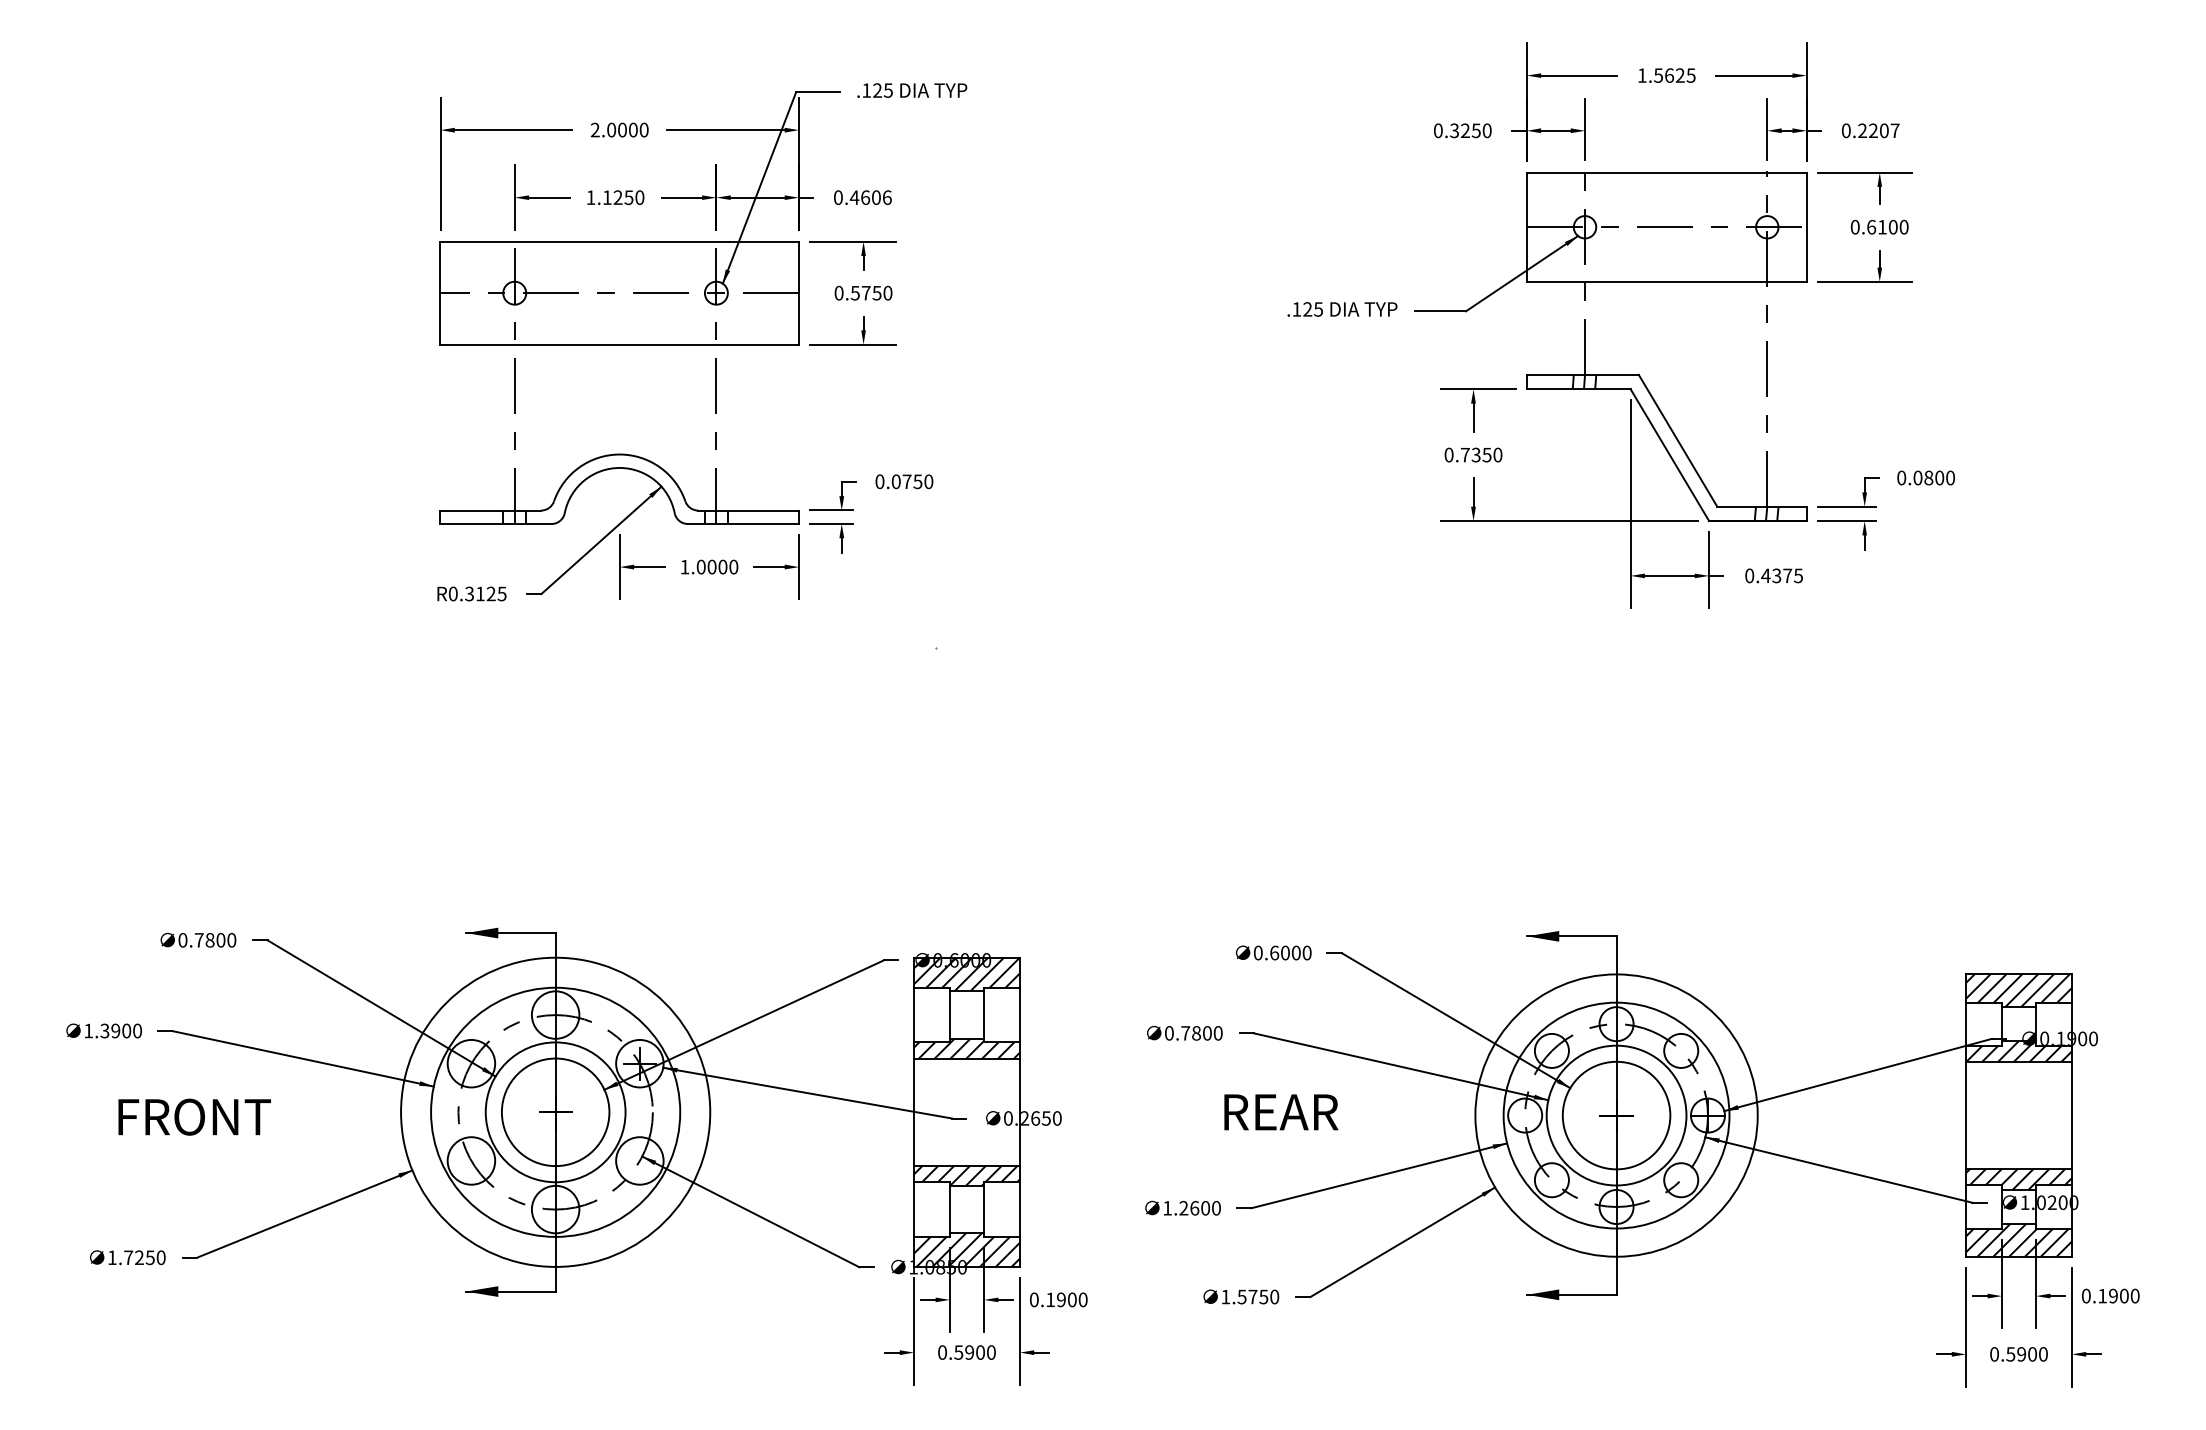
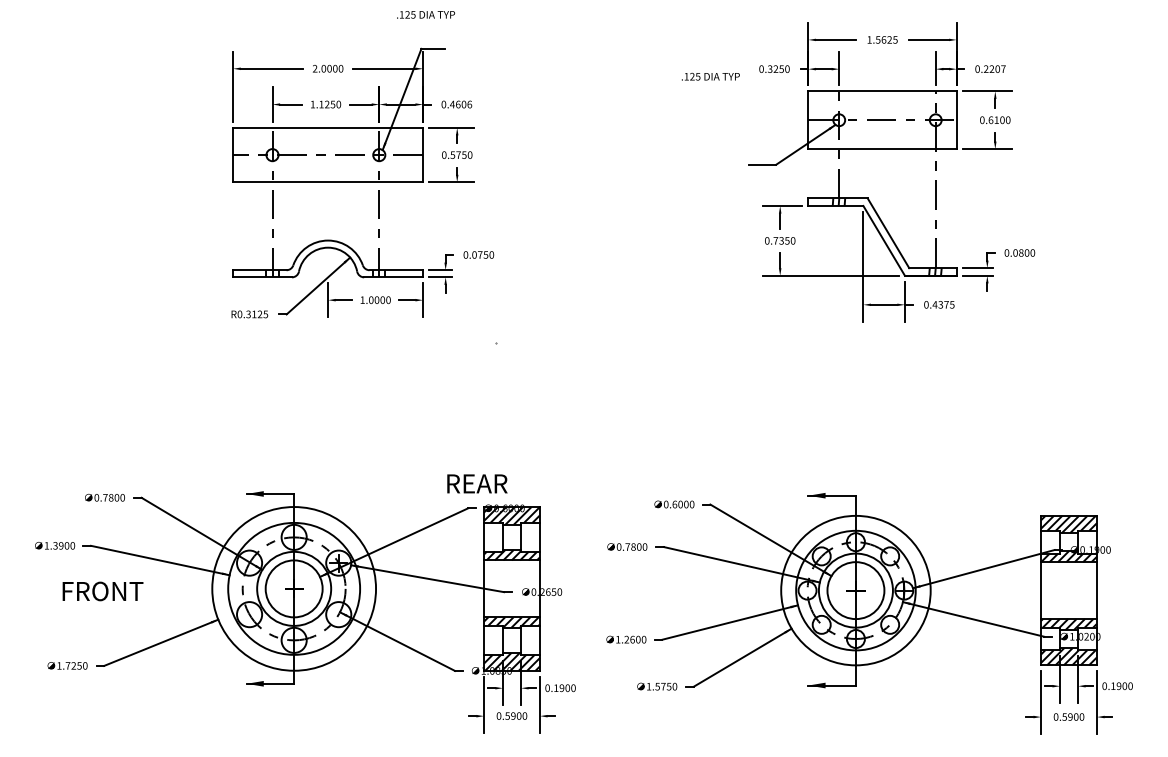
text: (913, 89) -> (426, 14), moved
text: (1341, 308) -> (710, 76), moved
text: (1281, 1111) -> (477, 483), moved

